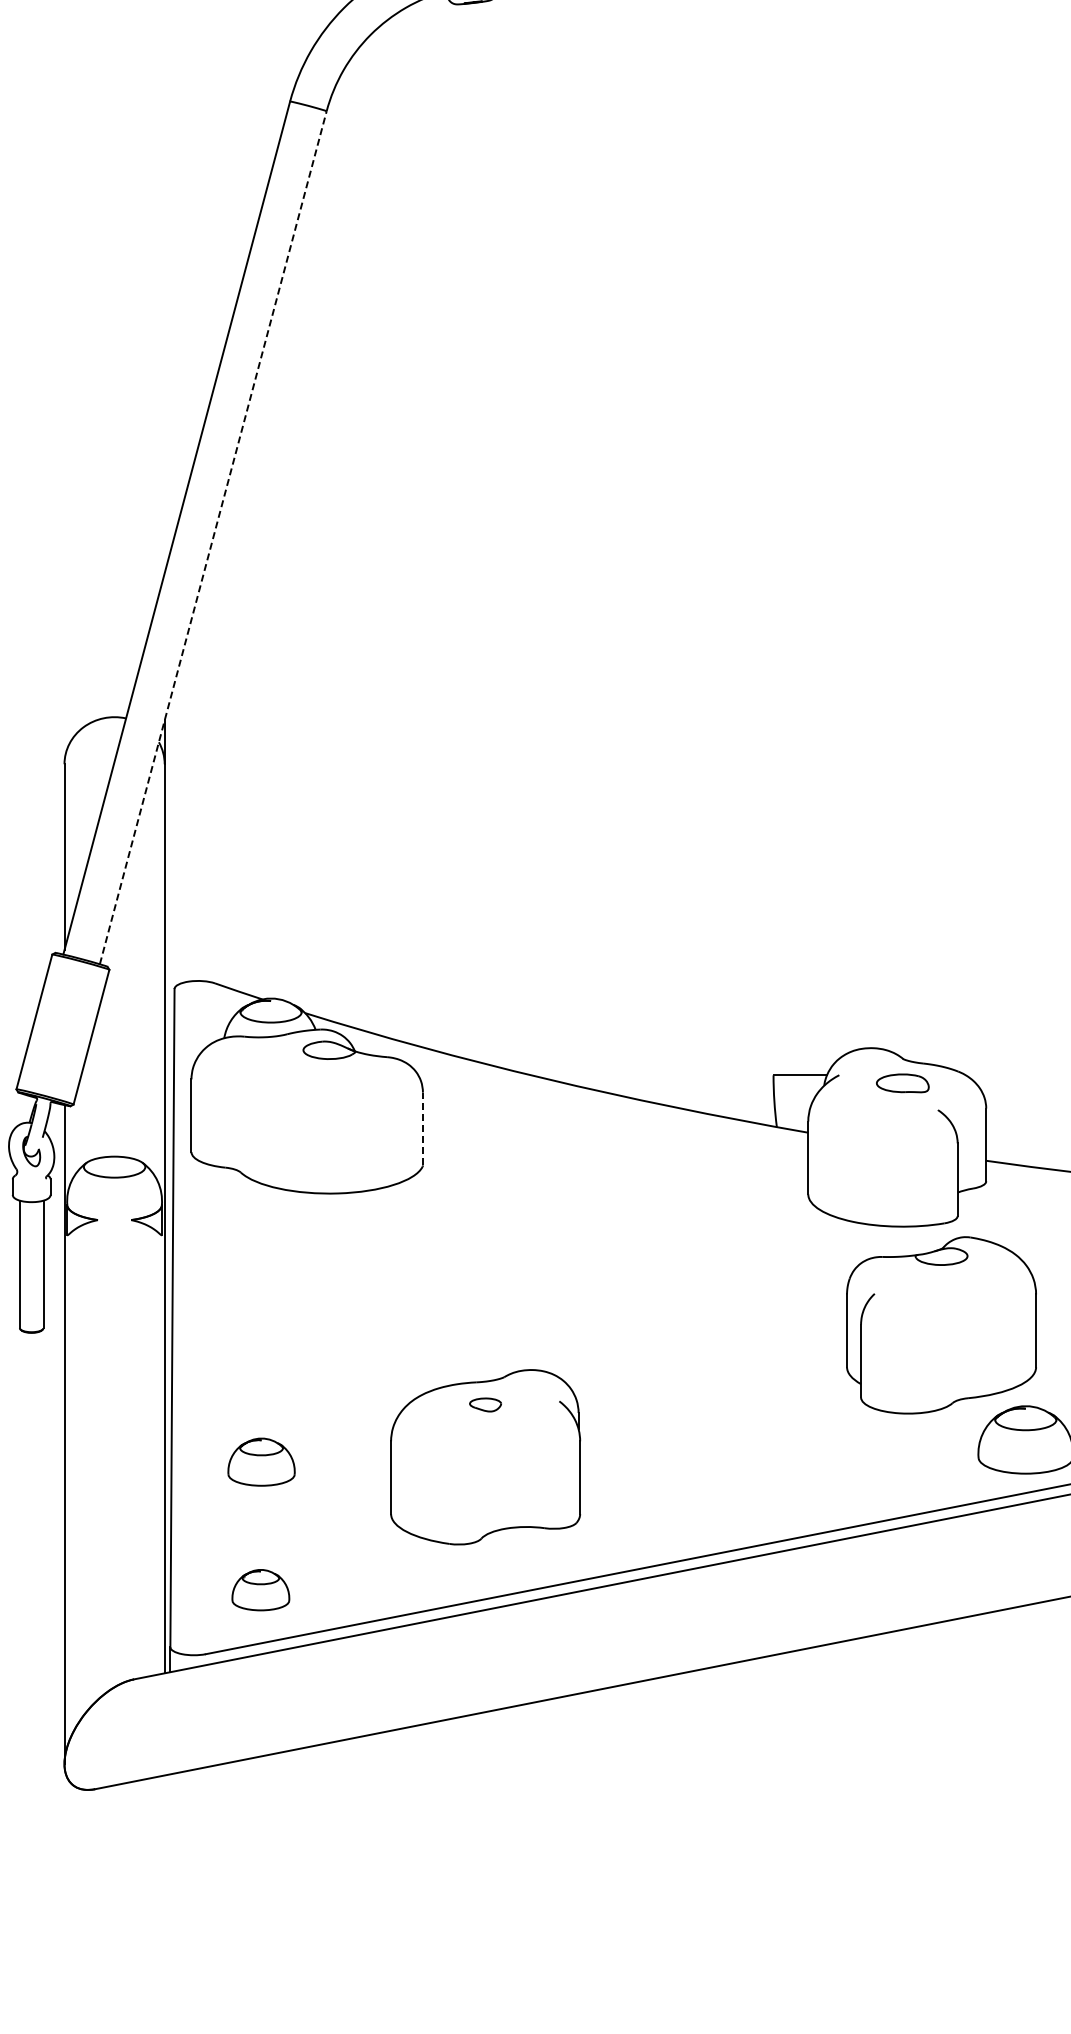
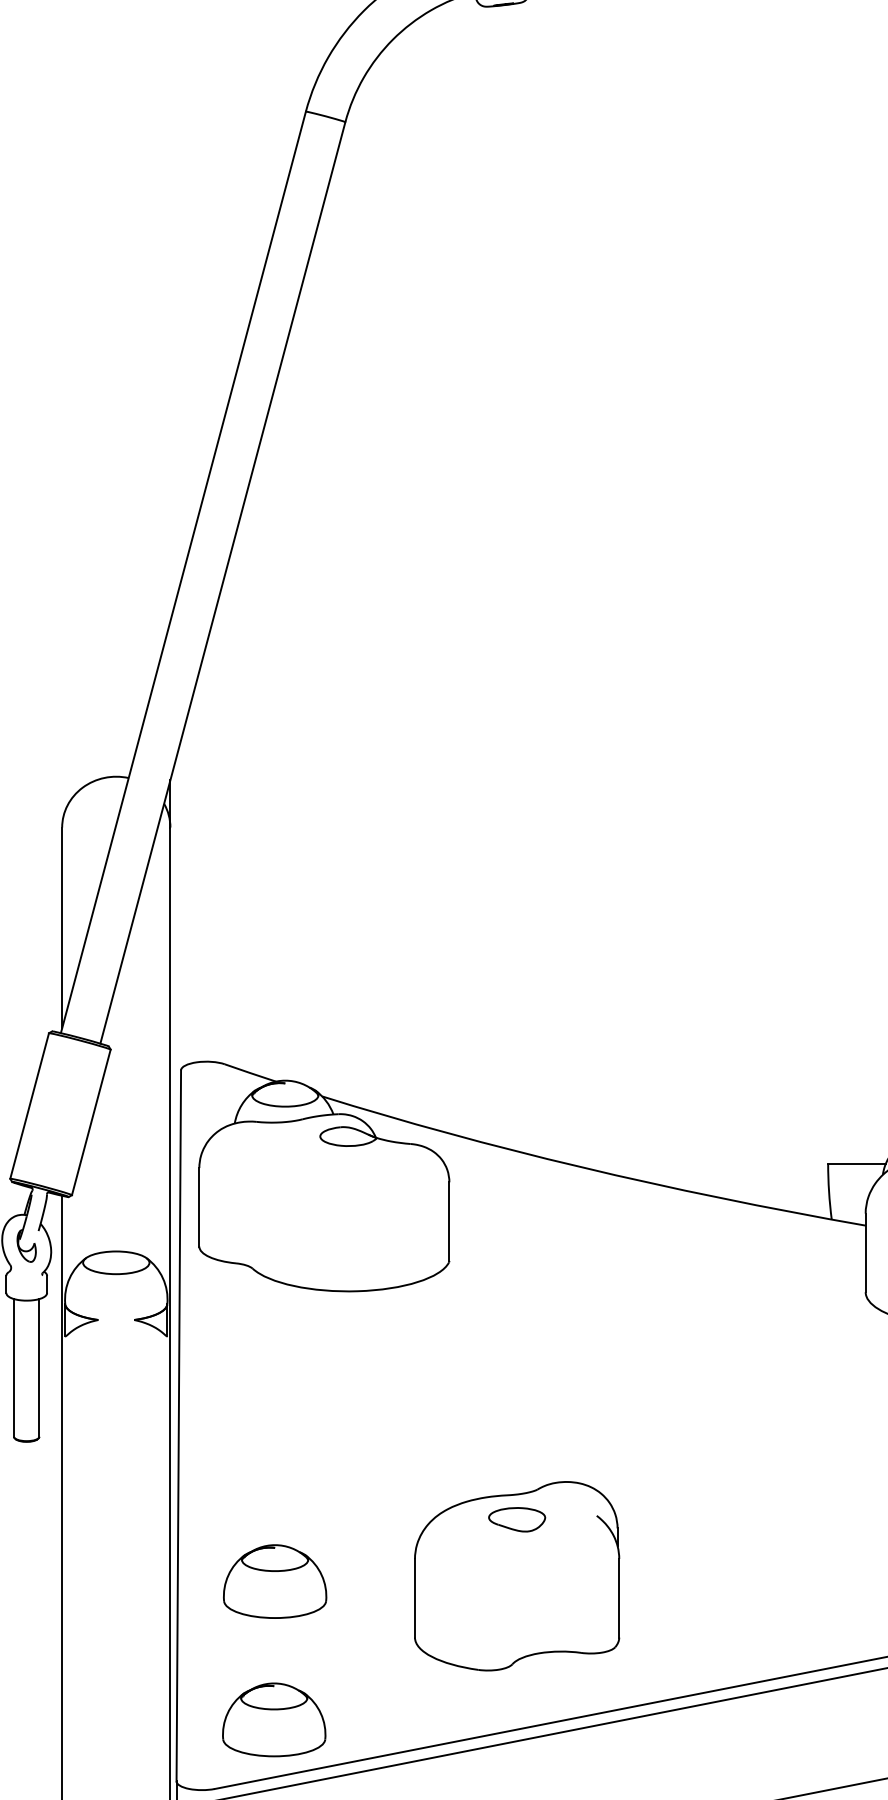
line: (213, 537) -> (223, 582), dashed -> solid
line: (422, 1128) -> (448, 1221), dashed -> solid
part: (485, 1404) -> (516, 1519), size x1.67
part: (261, 1461) -> (274, 1580), size x1.43
part: (260, 1589) -> (273, 1719), size x1.67

